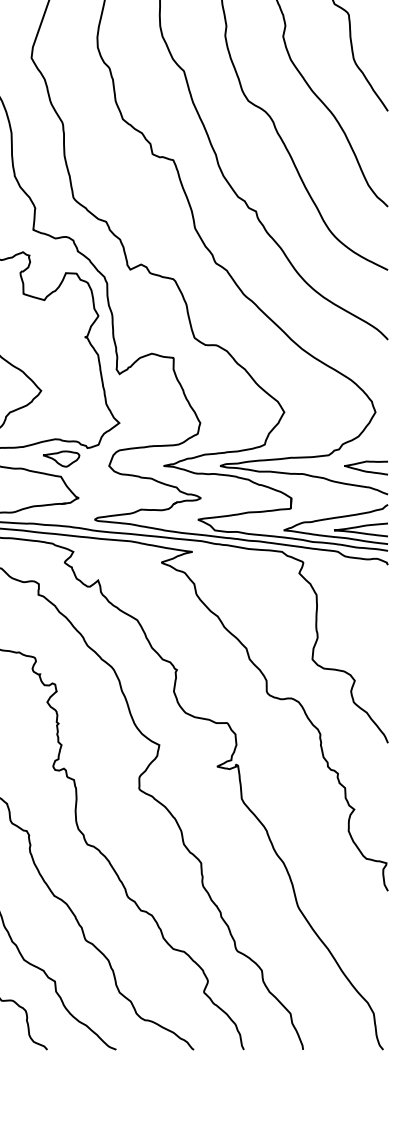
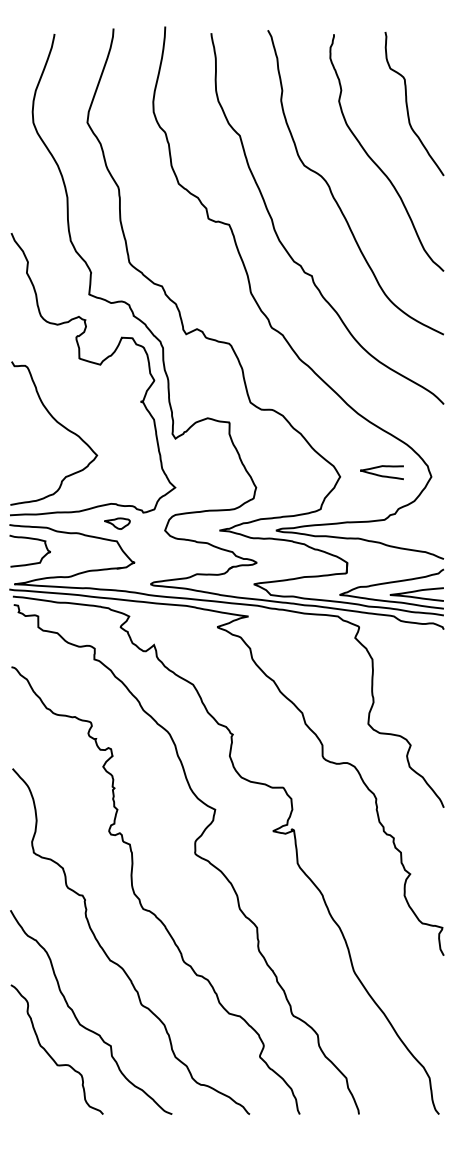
part: (61, 458) -> (117, 523), size x0.7
curve: (363, 469) -> (379, 474), moved

